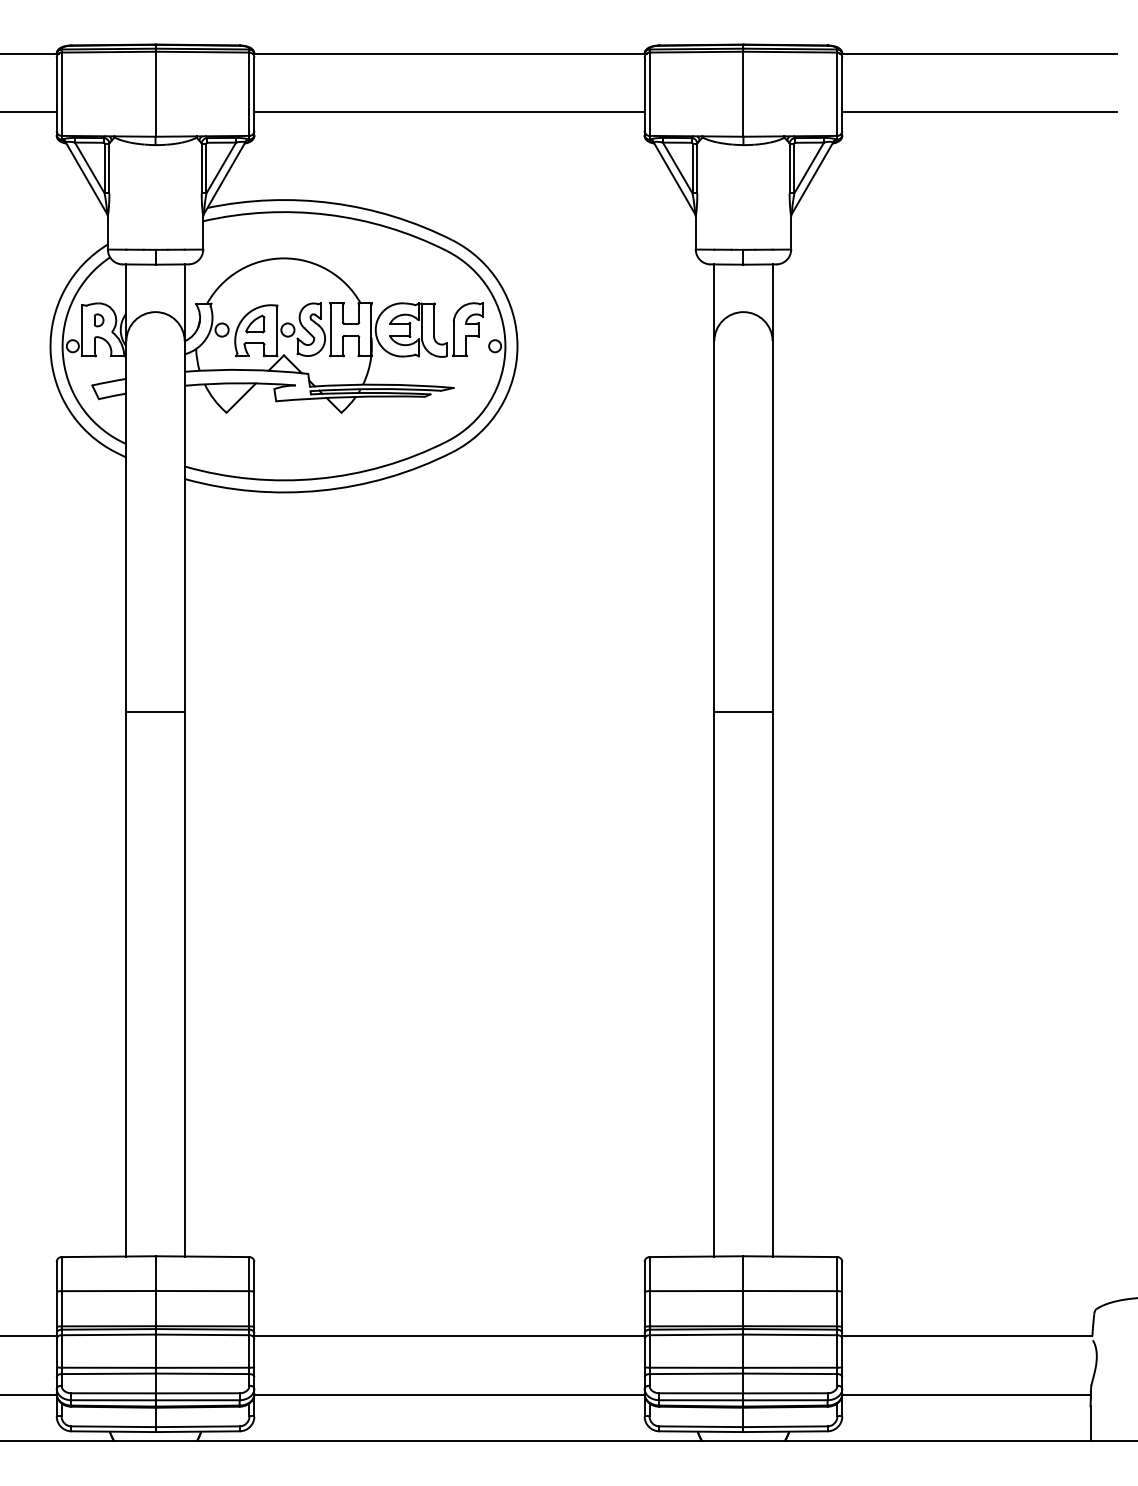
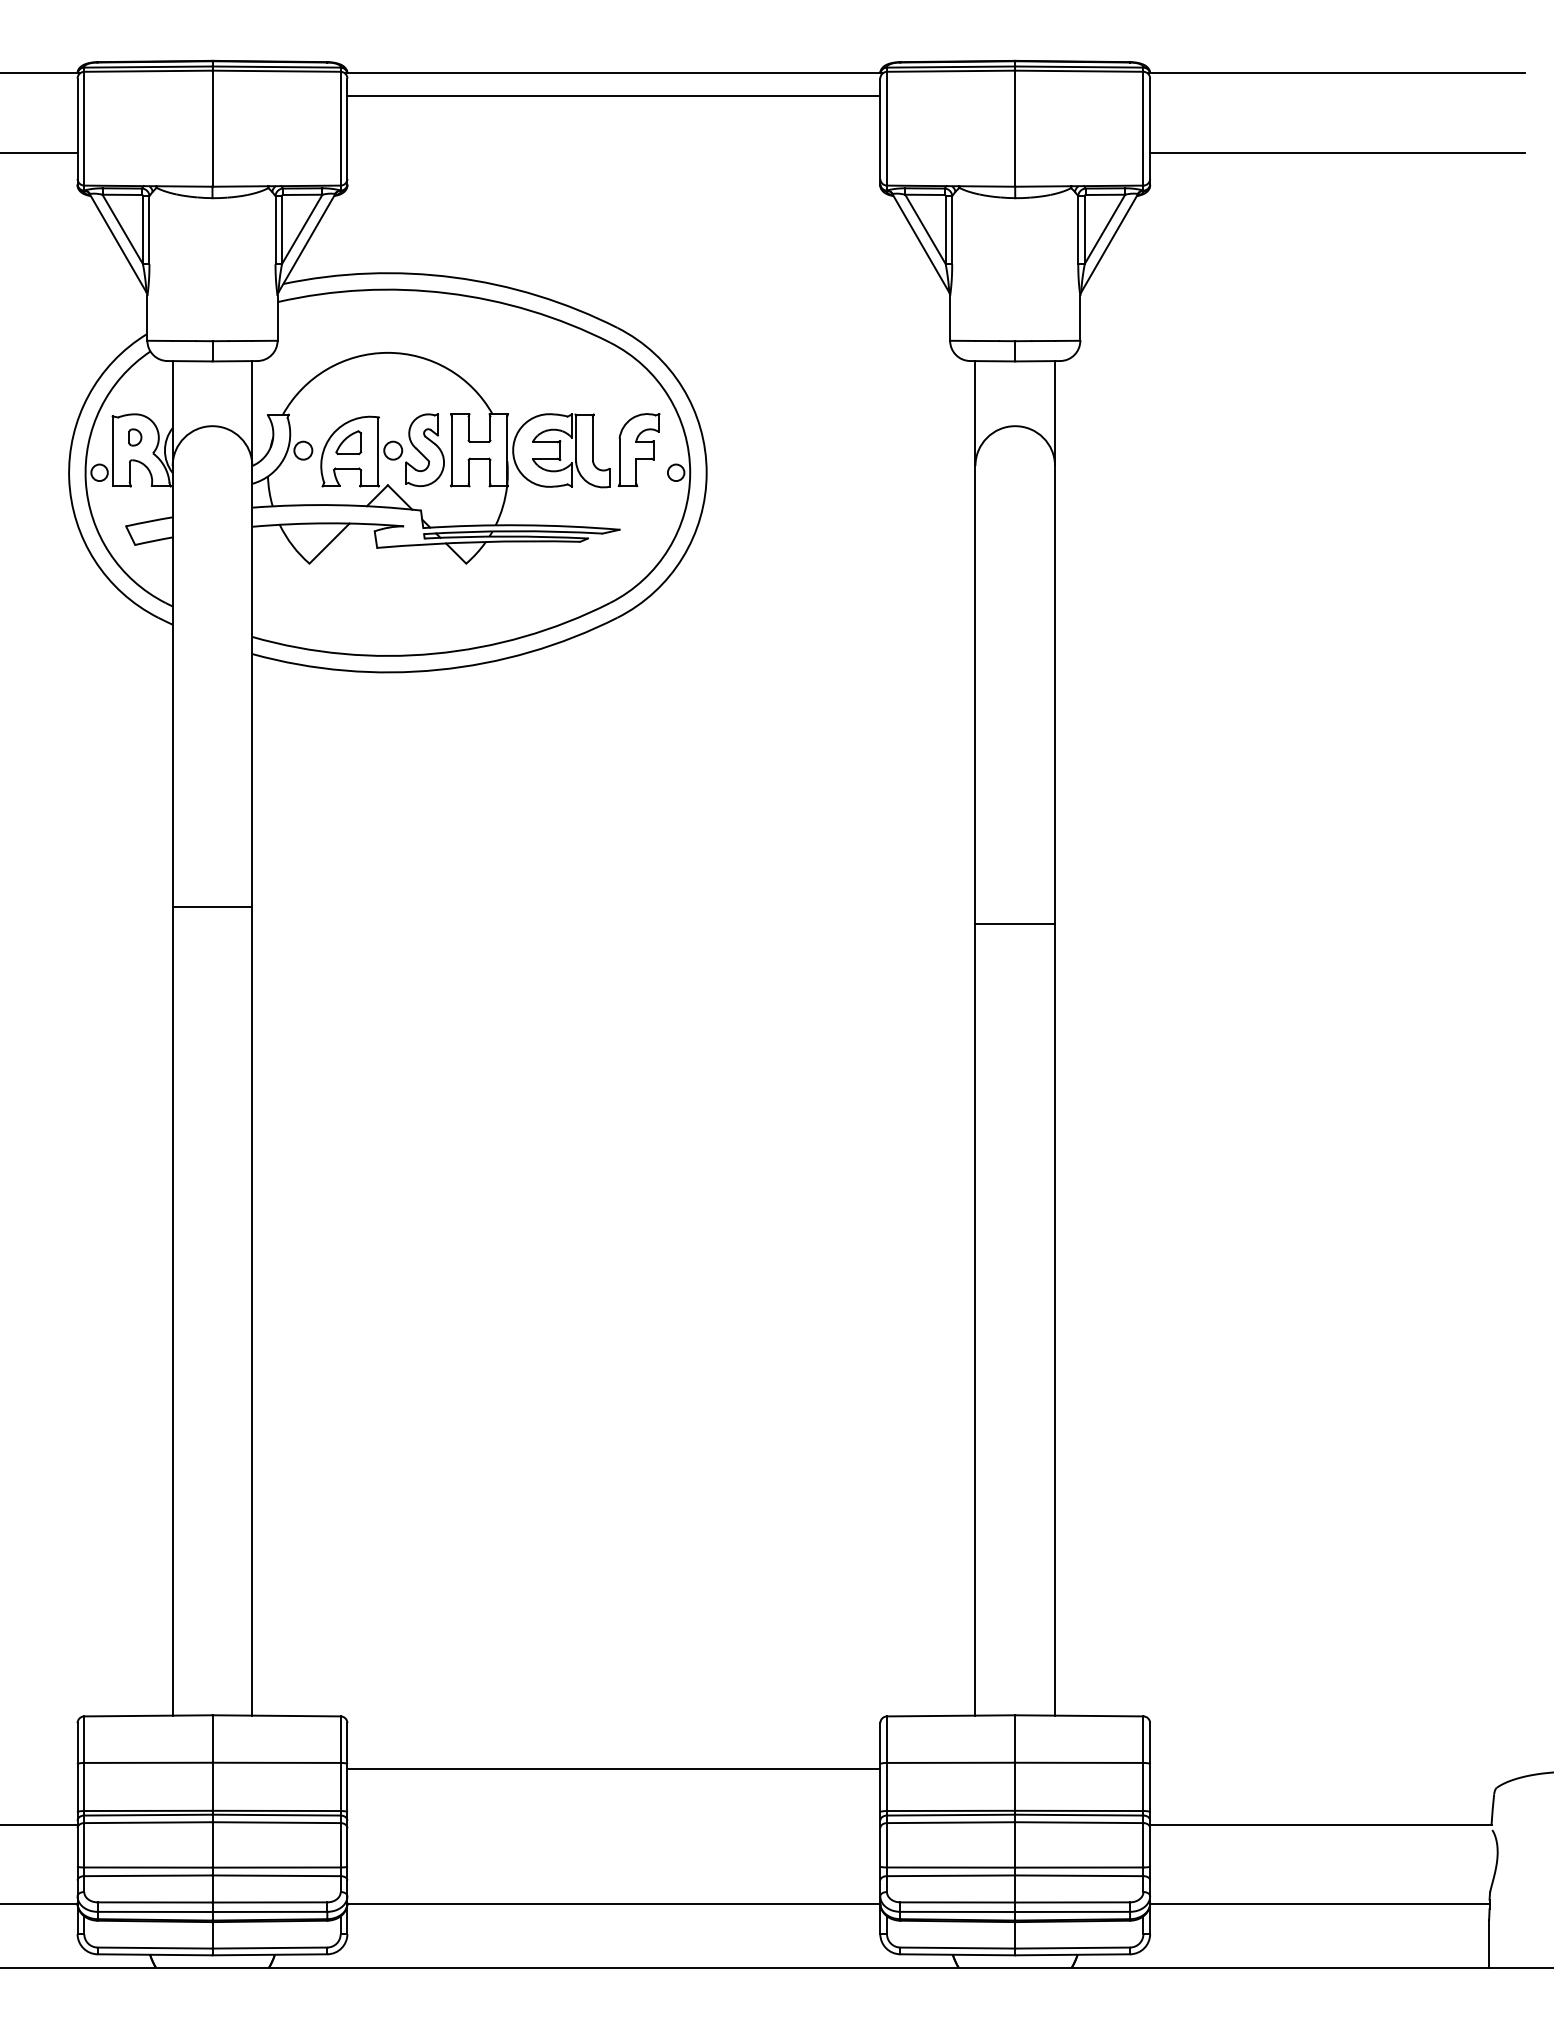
line: (449, 111) -> (613, 95), moved
line: (155, 711) -> (212, 906), moved
line: (743, 711) -> (1015, 923), moved
line: (449, 1336) -> (613, 1768), moved

